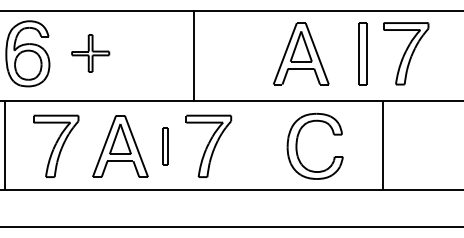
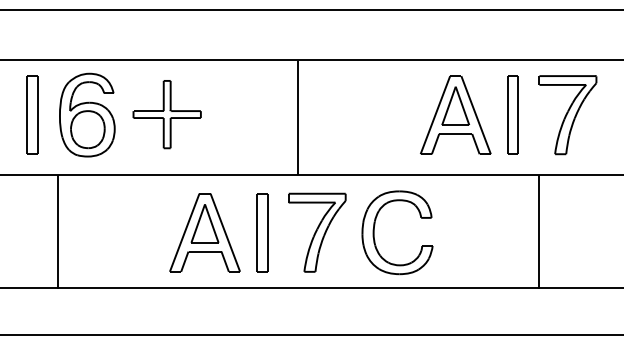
part: (90, 53) -> (166, 114), size x1.43
part: (301, 53) -> (455, 114), moved
part: (56, 146) -> (123, 232), removed
part: (165, 146) -> (262, 232), size x1.67
part: (297, 146) -> (374, 232), moved

